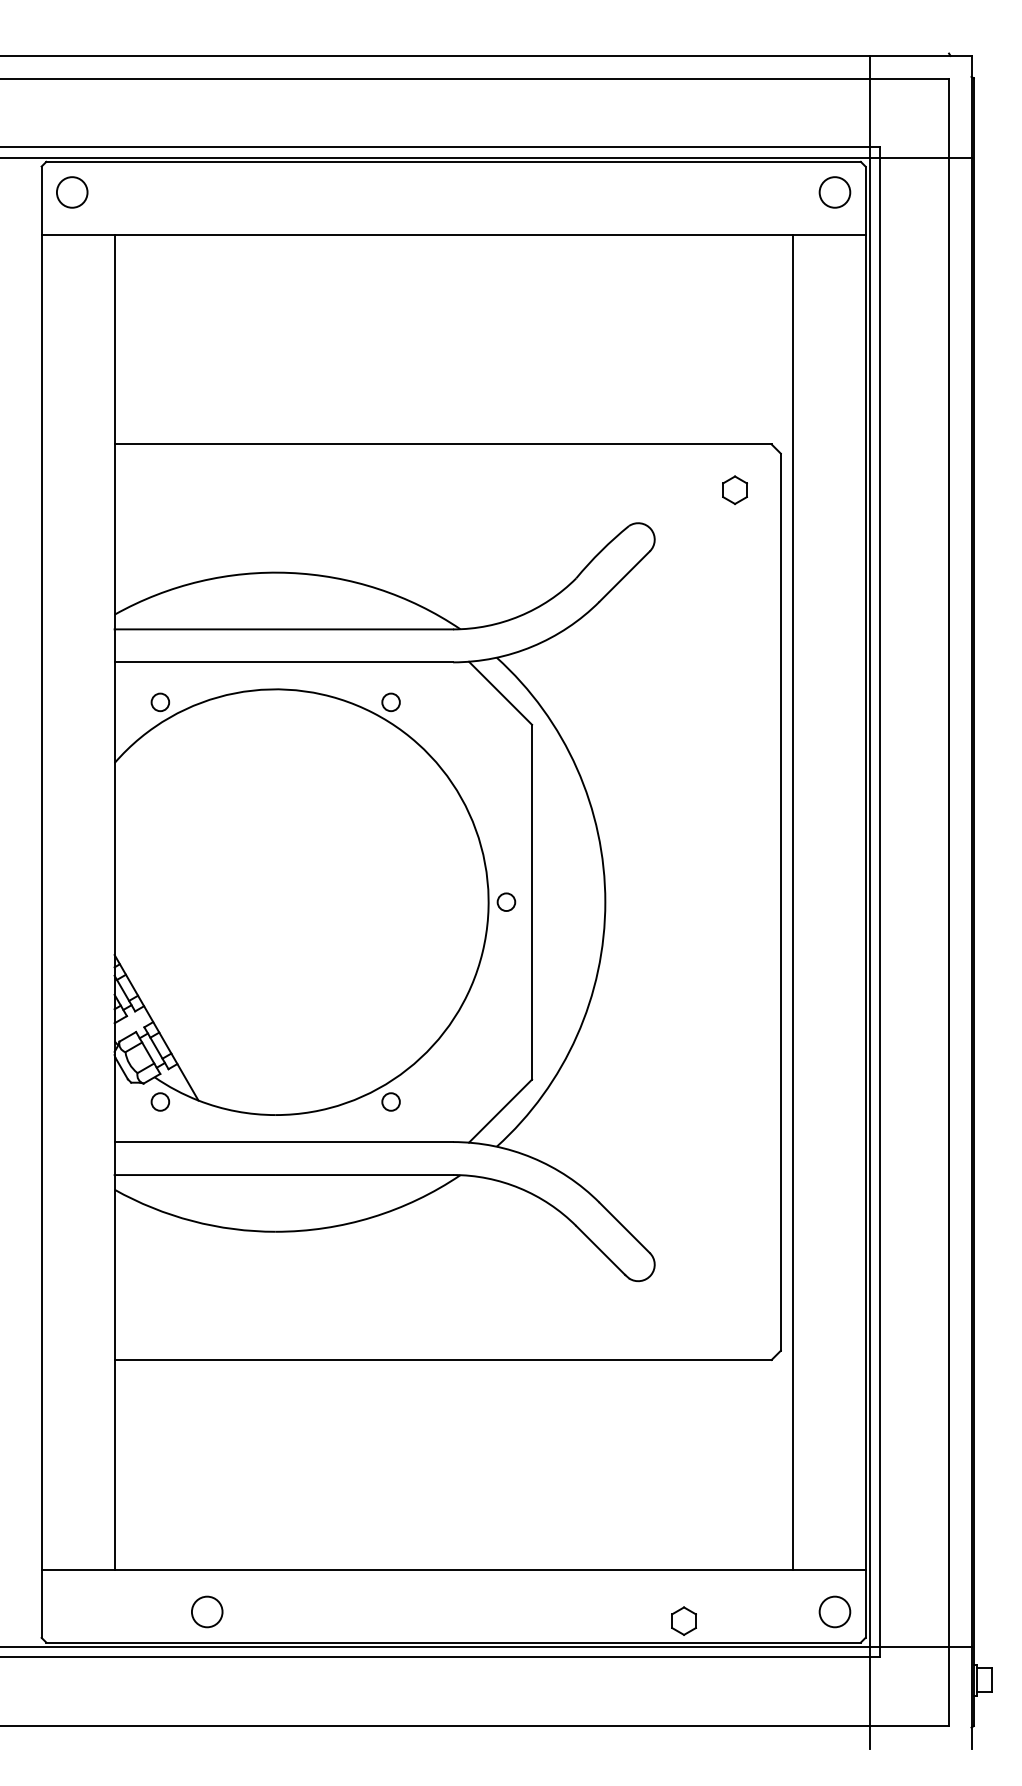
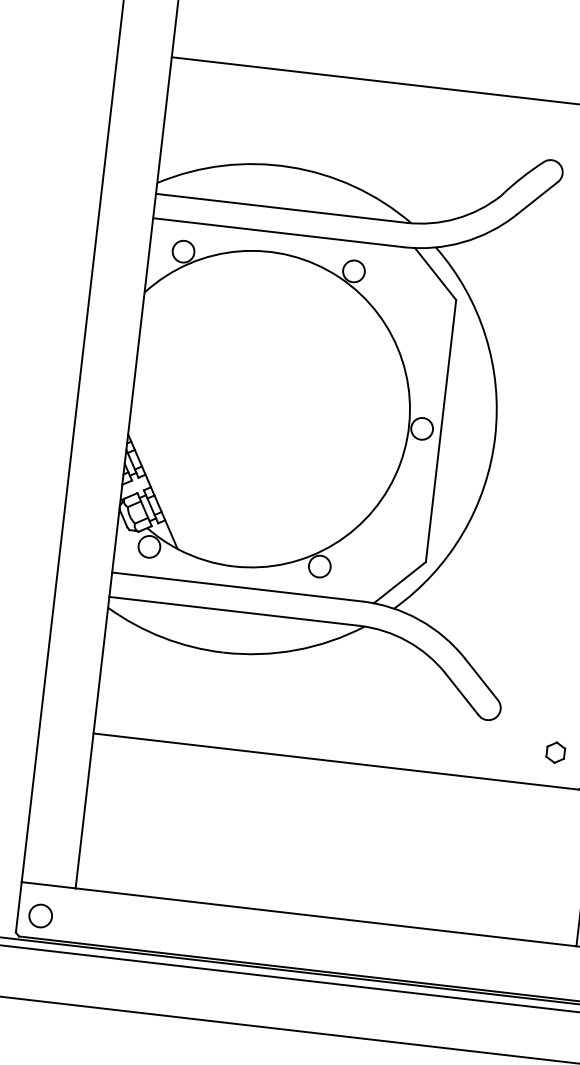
circle: (160, 702) -> (183, 251), size x1.67
circle: (390, 702) -> (353, 271), size x1.67
circle: (506, 901) -> (422, 428), size x1.67
circle: (160, 1101) -> (149, 546), size x1.67
circle: (390, 1101) -> (319, 566), size x1.67
circle: (207, 1611) -> (40, 915), moved
part: (683, 1620) -> (555, 752), moved

